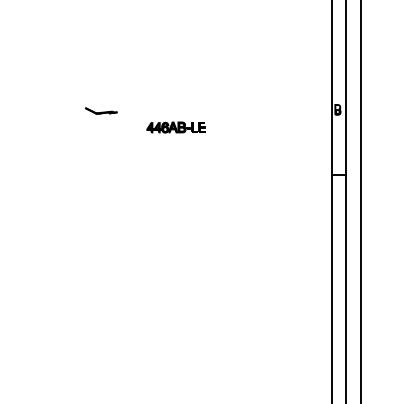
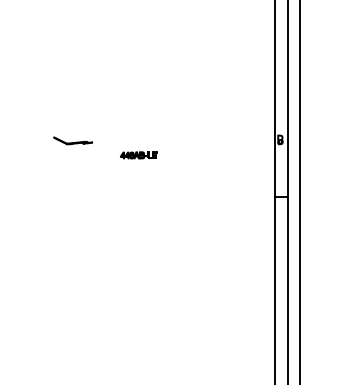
part: (100, 110) -> (72, 140), size x1.4
part: (176, 127) -> (138, 155), size x0.7

